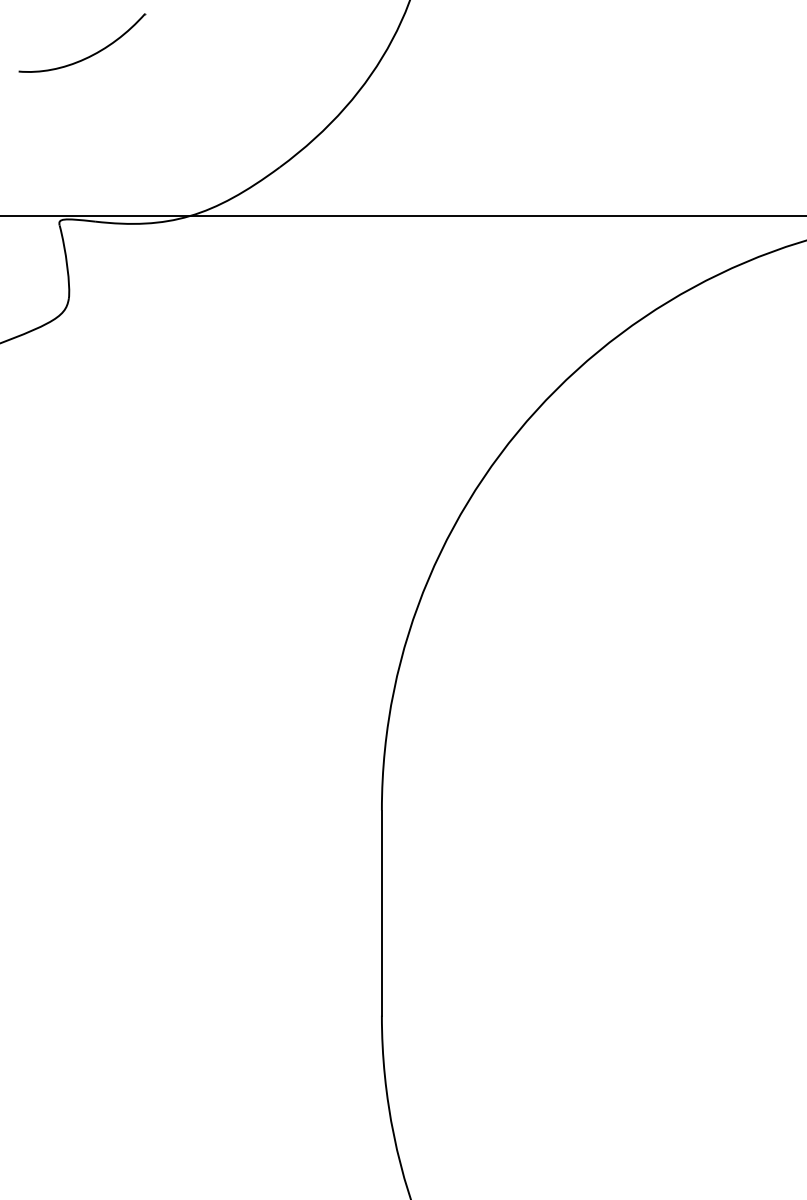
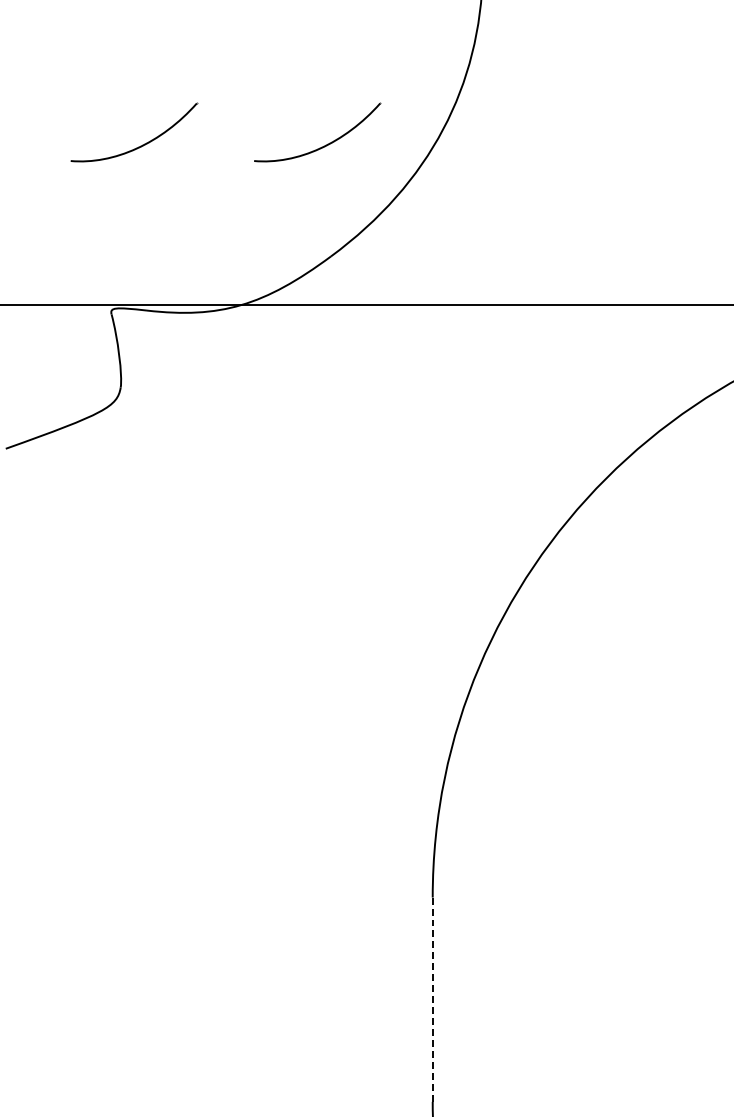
part: (273, 55) -> (324, 145), added
line: (381, 913) -> (432, 1000), solid -> dashed

